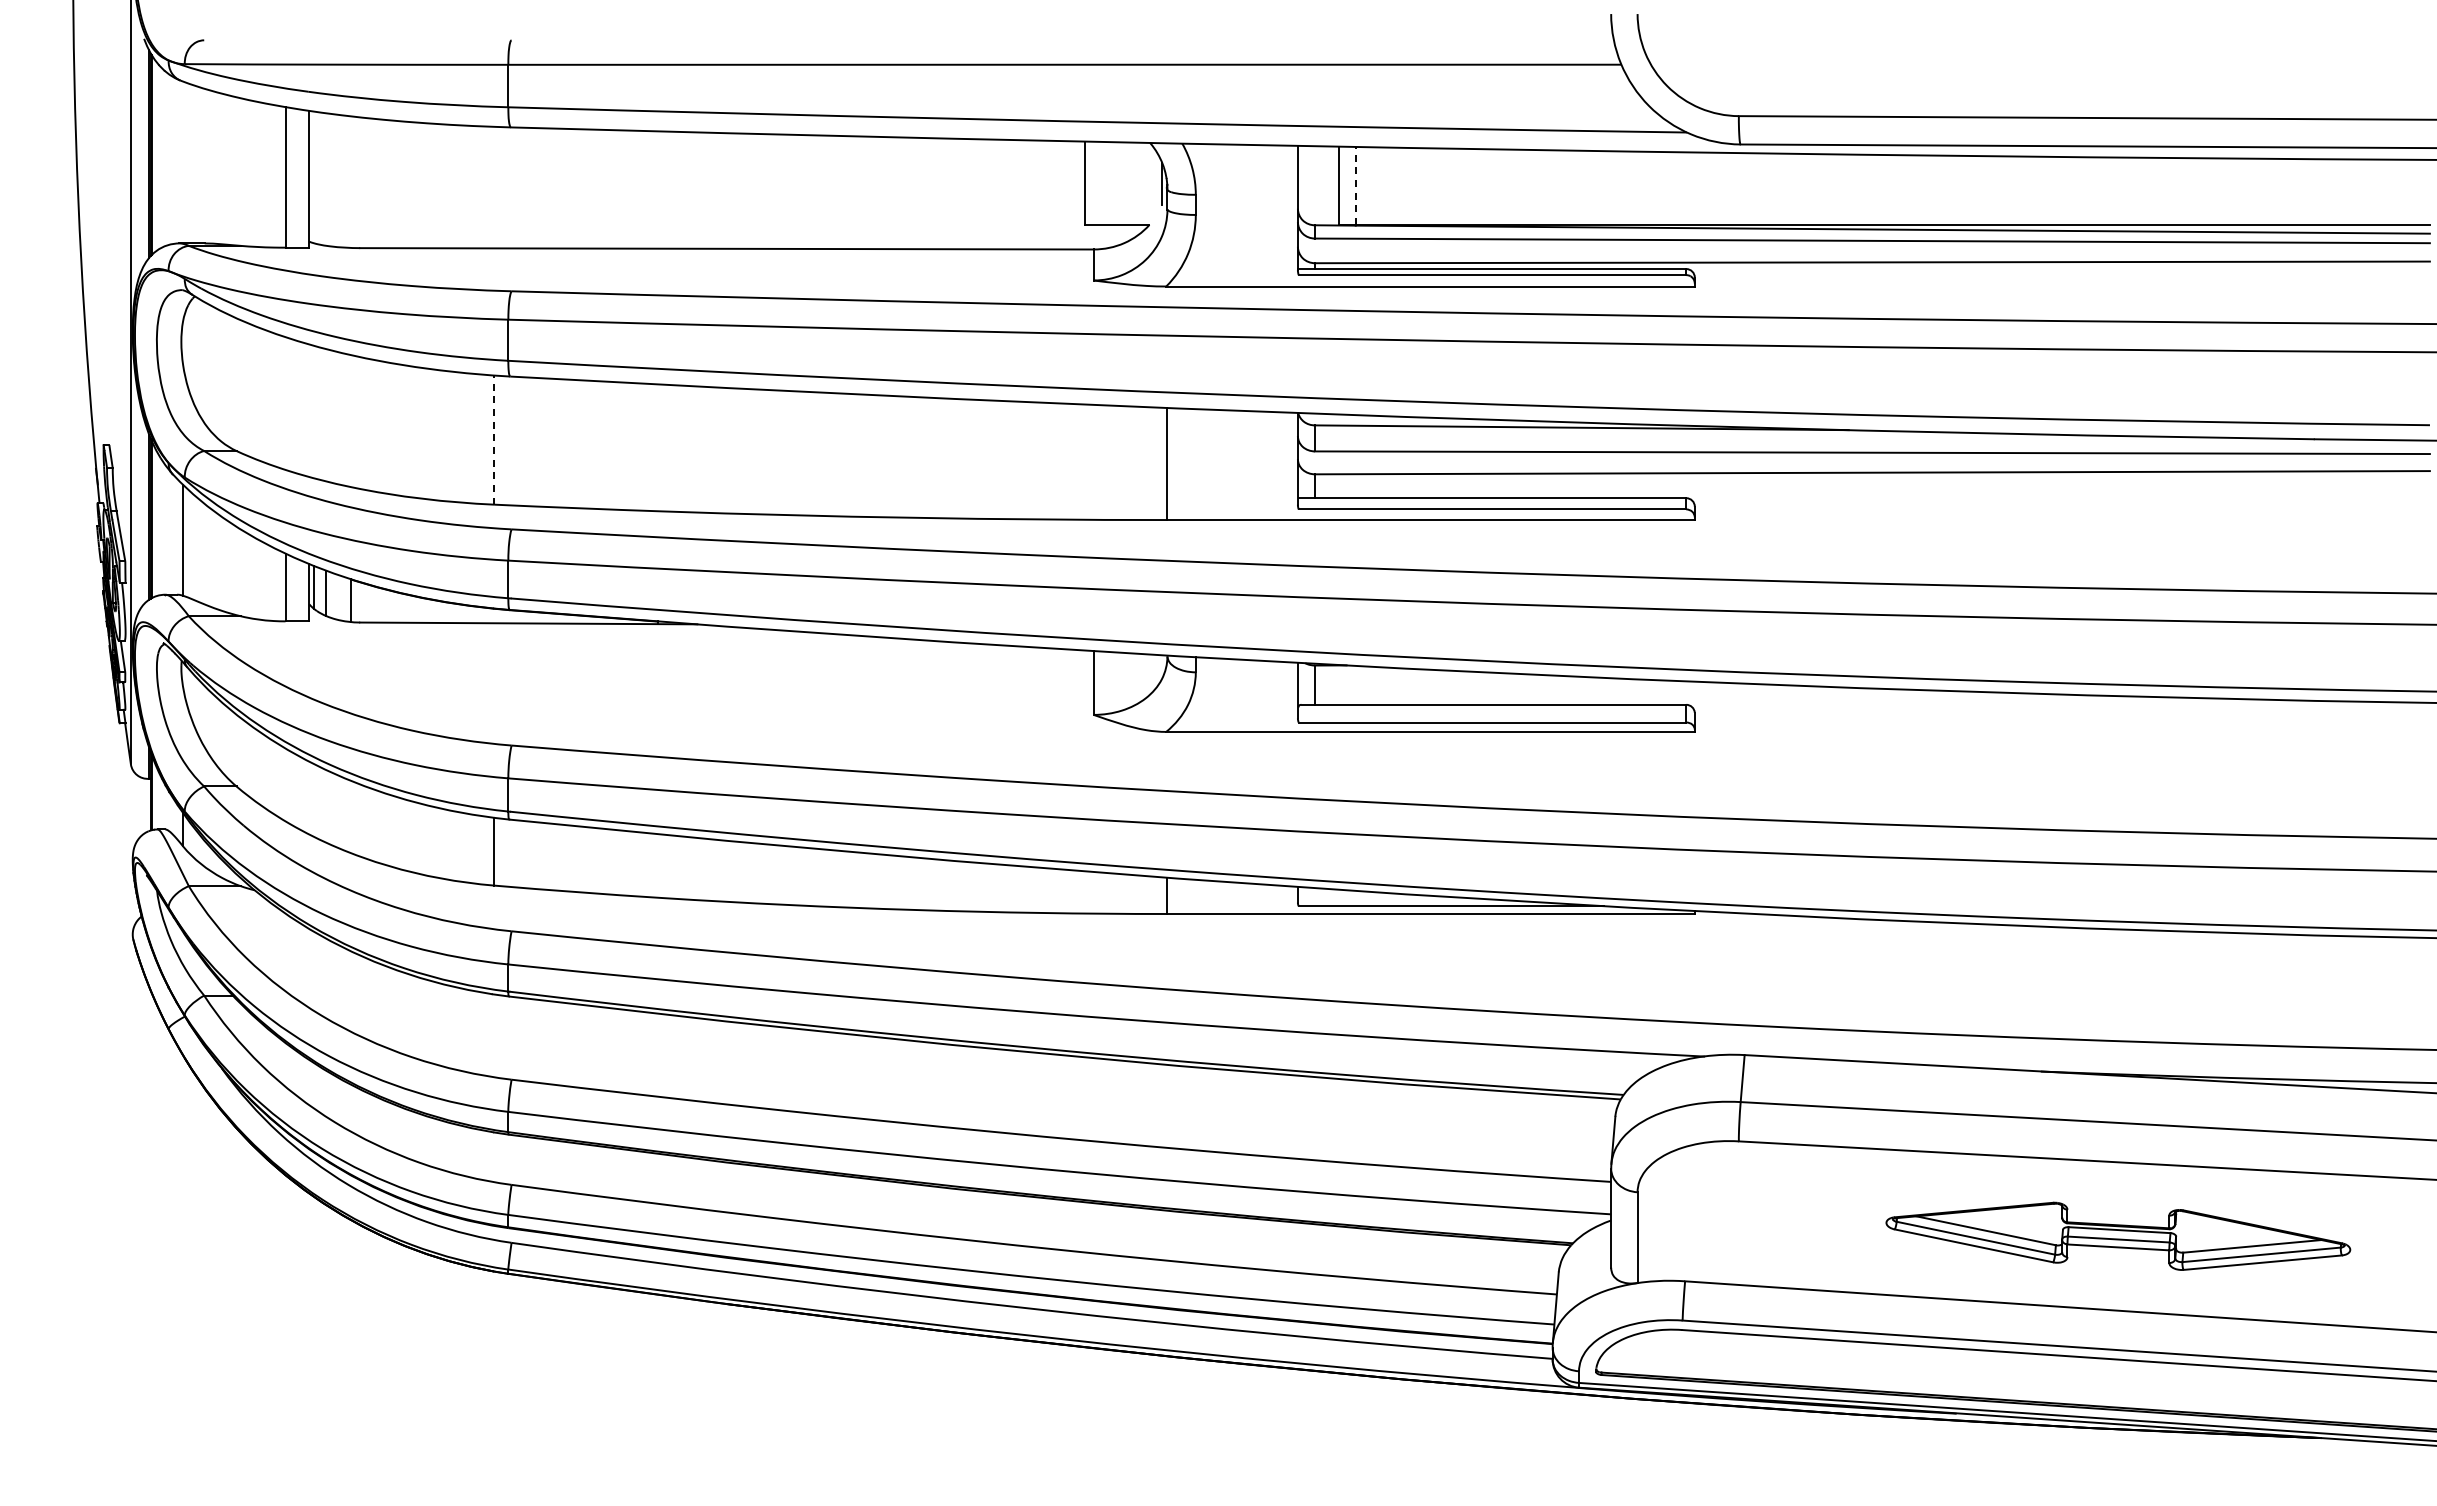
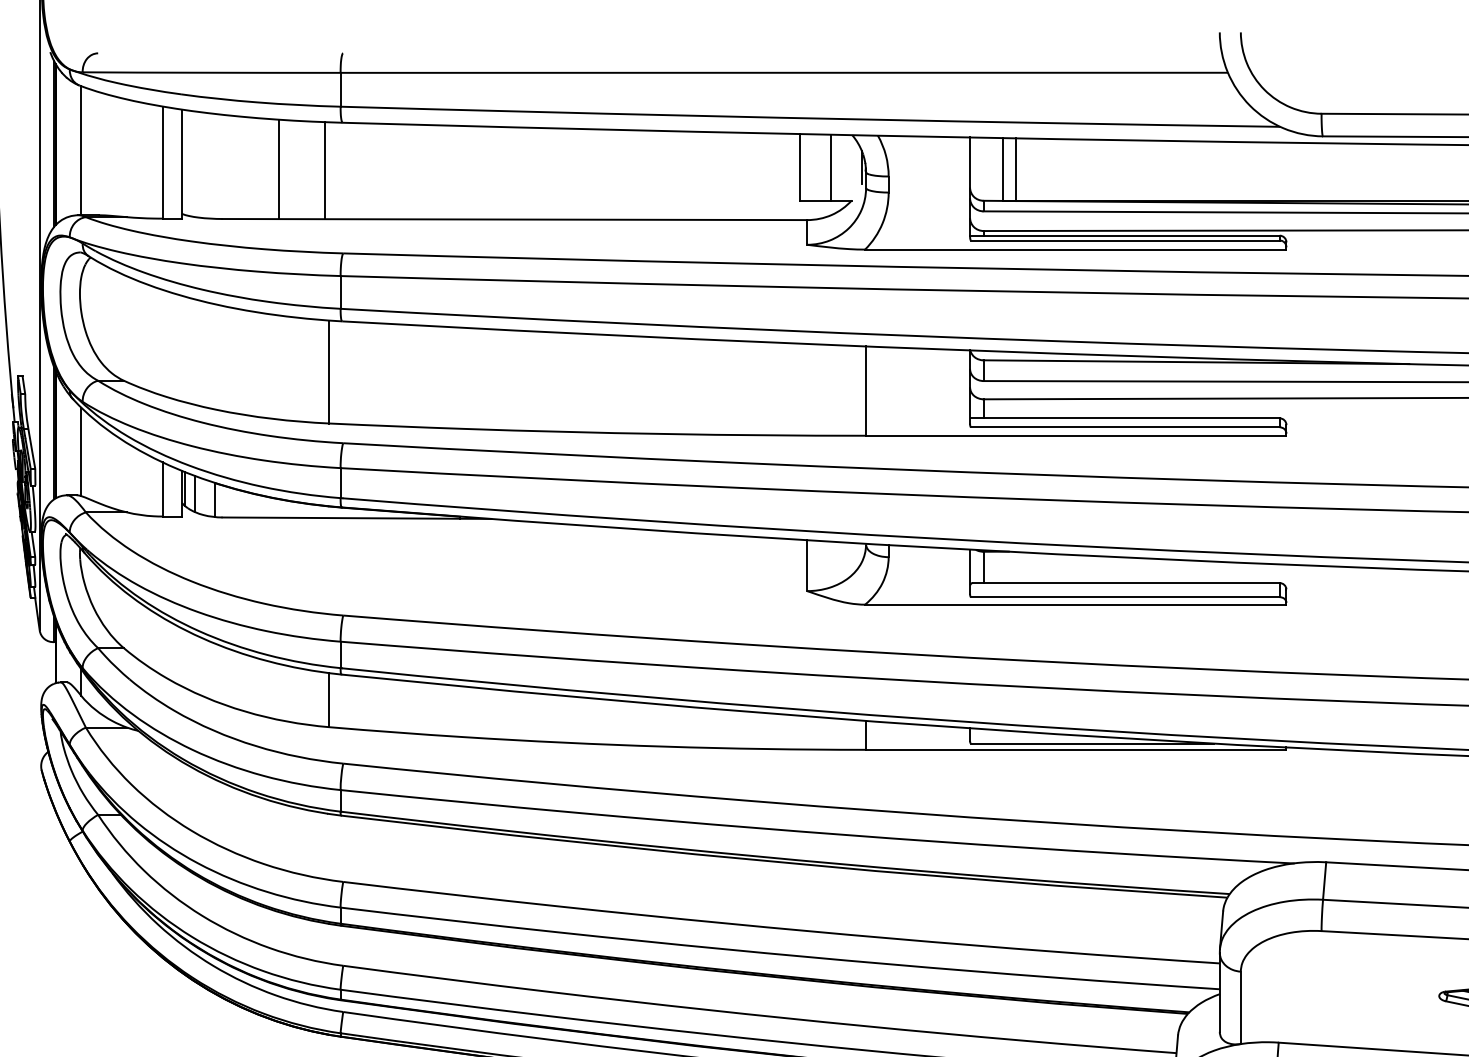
line: (183, 162) -> (81, 150), added
line: (1123, 183) -> (831, 167), added
line: (431, 185) -> (279, 169), added
line: (1355, 185) -> (1015, 169), dashed -> solid
line: (488, 187) -> (324, 170), added
line: (494, 440) -> (329, 372), dashed -> solid

